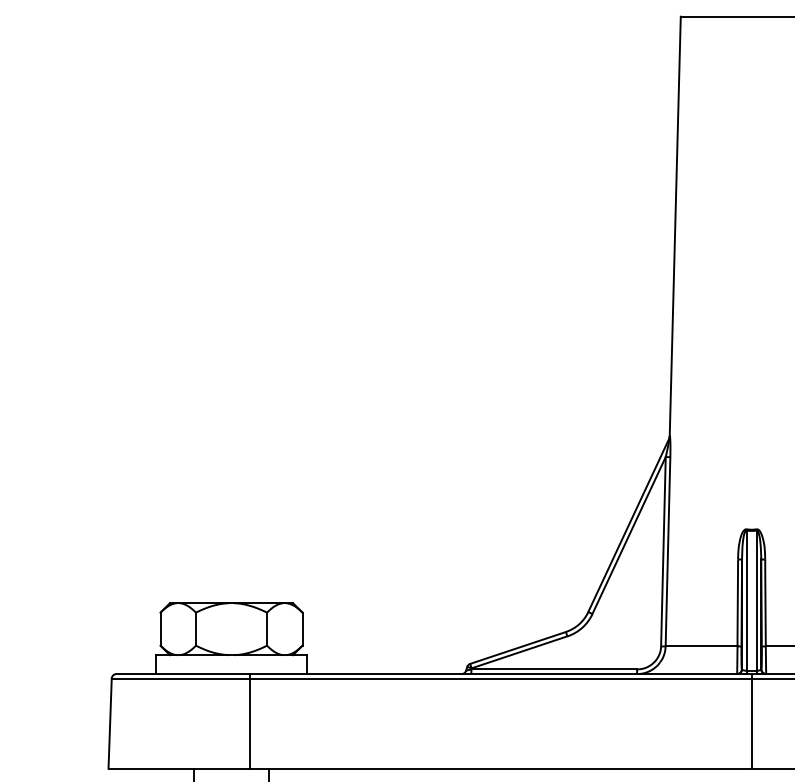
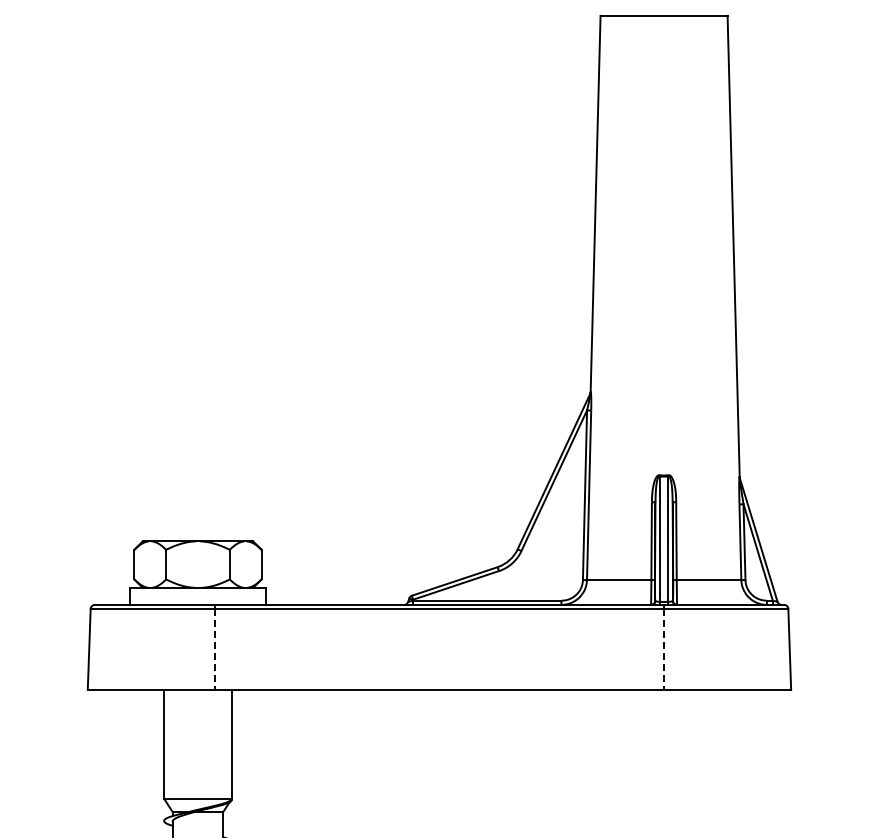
line: (249, 723) -> (214, 649), solid -> dashed
line: (752, 723) -> (664, 649), solid -> dashed

